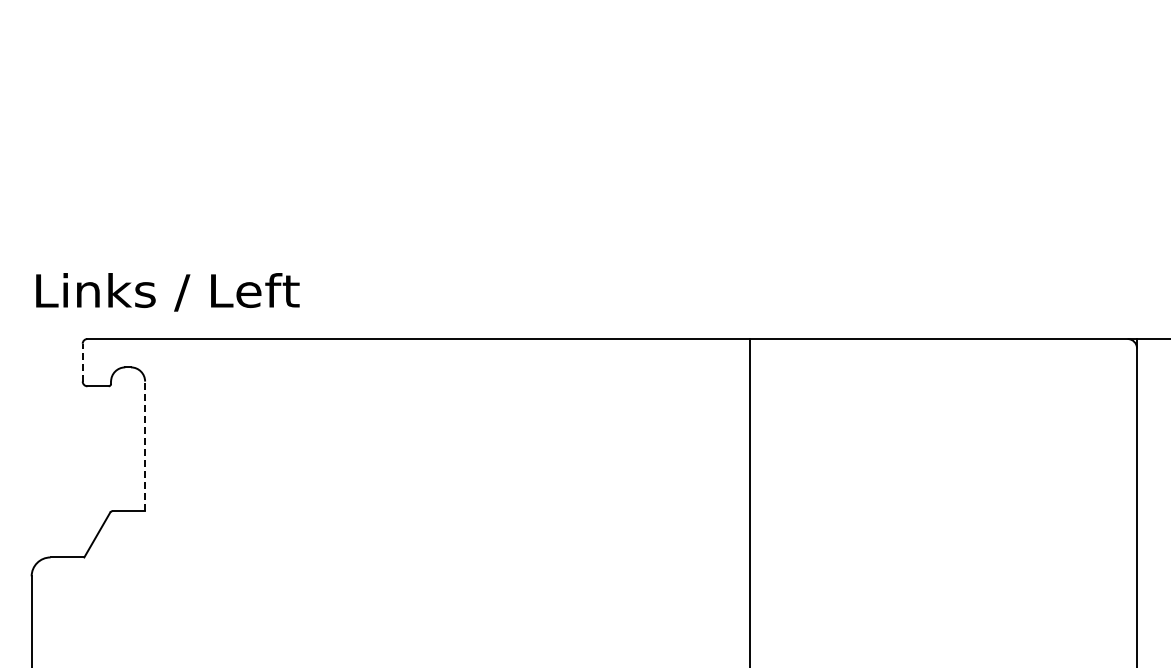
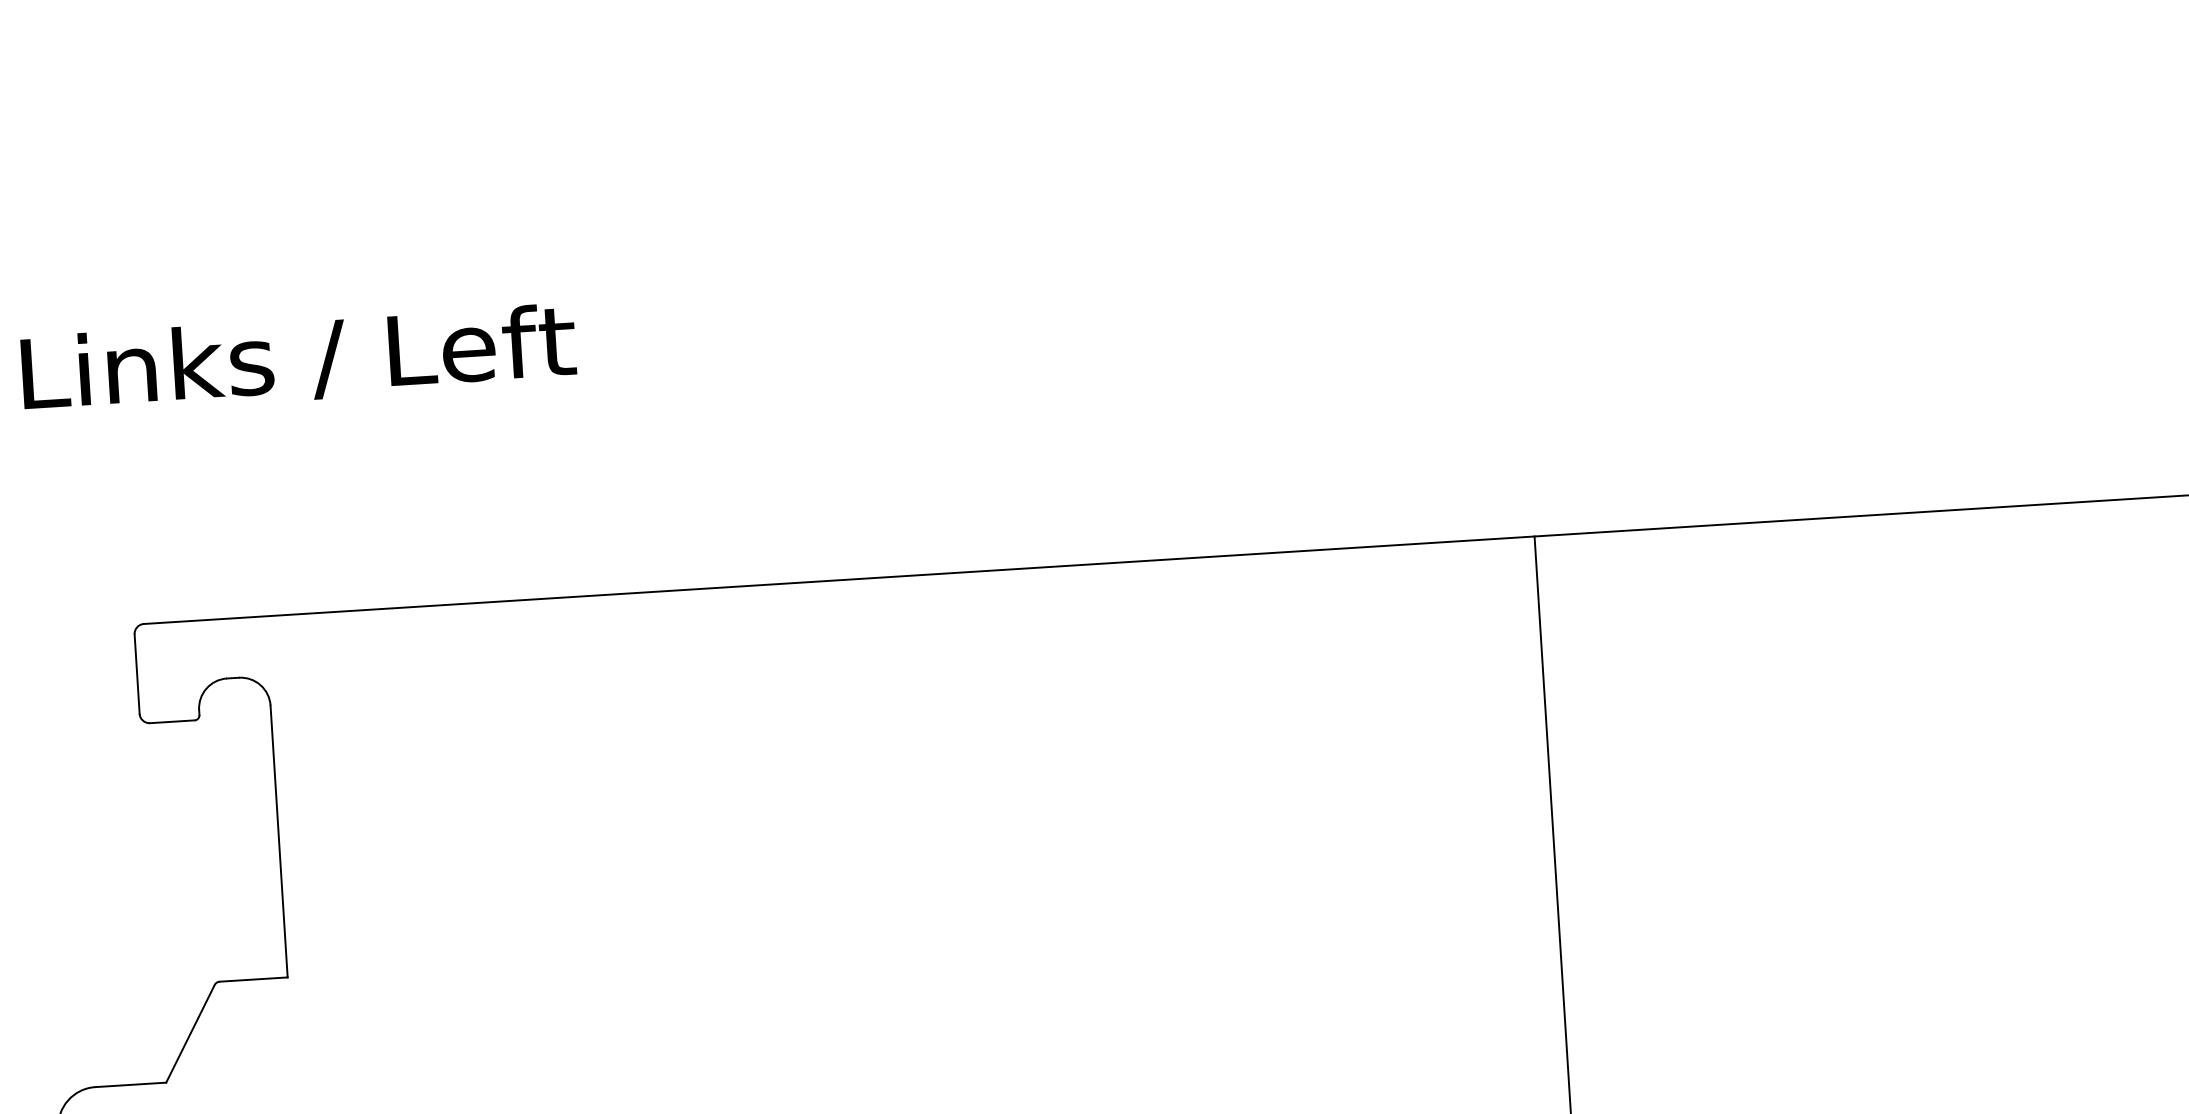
text: (167, 292) -> (298, 360), moved
line: (82, 362) -> (136, 673), dashed -> solid
line: (145, 446) -> (279, 841), dashed -> solid

